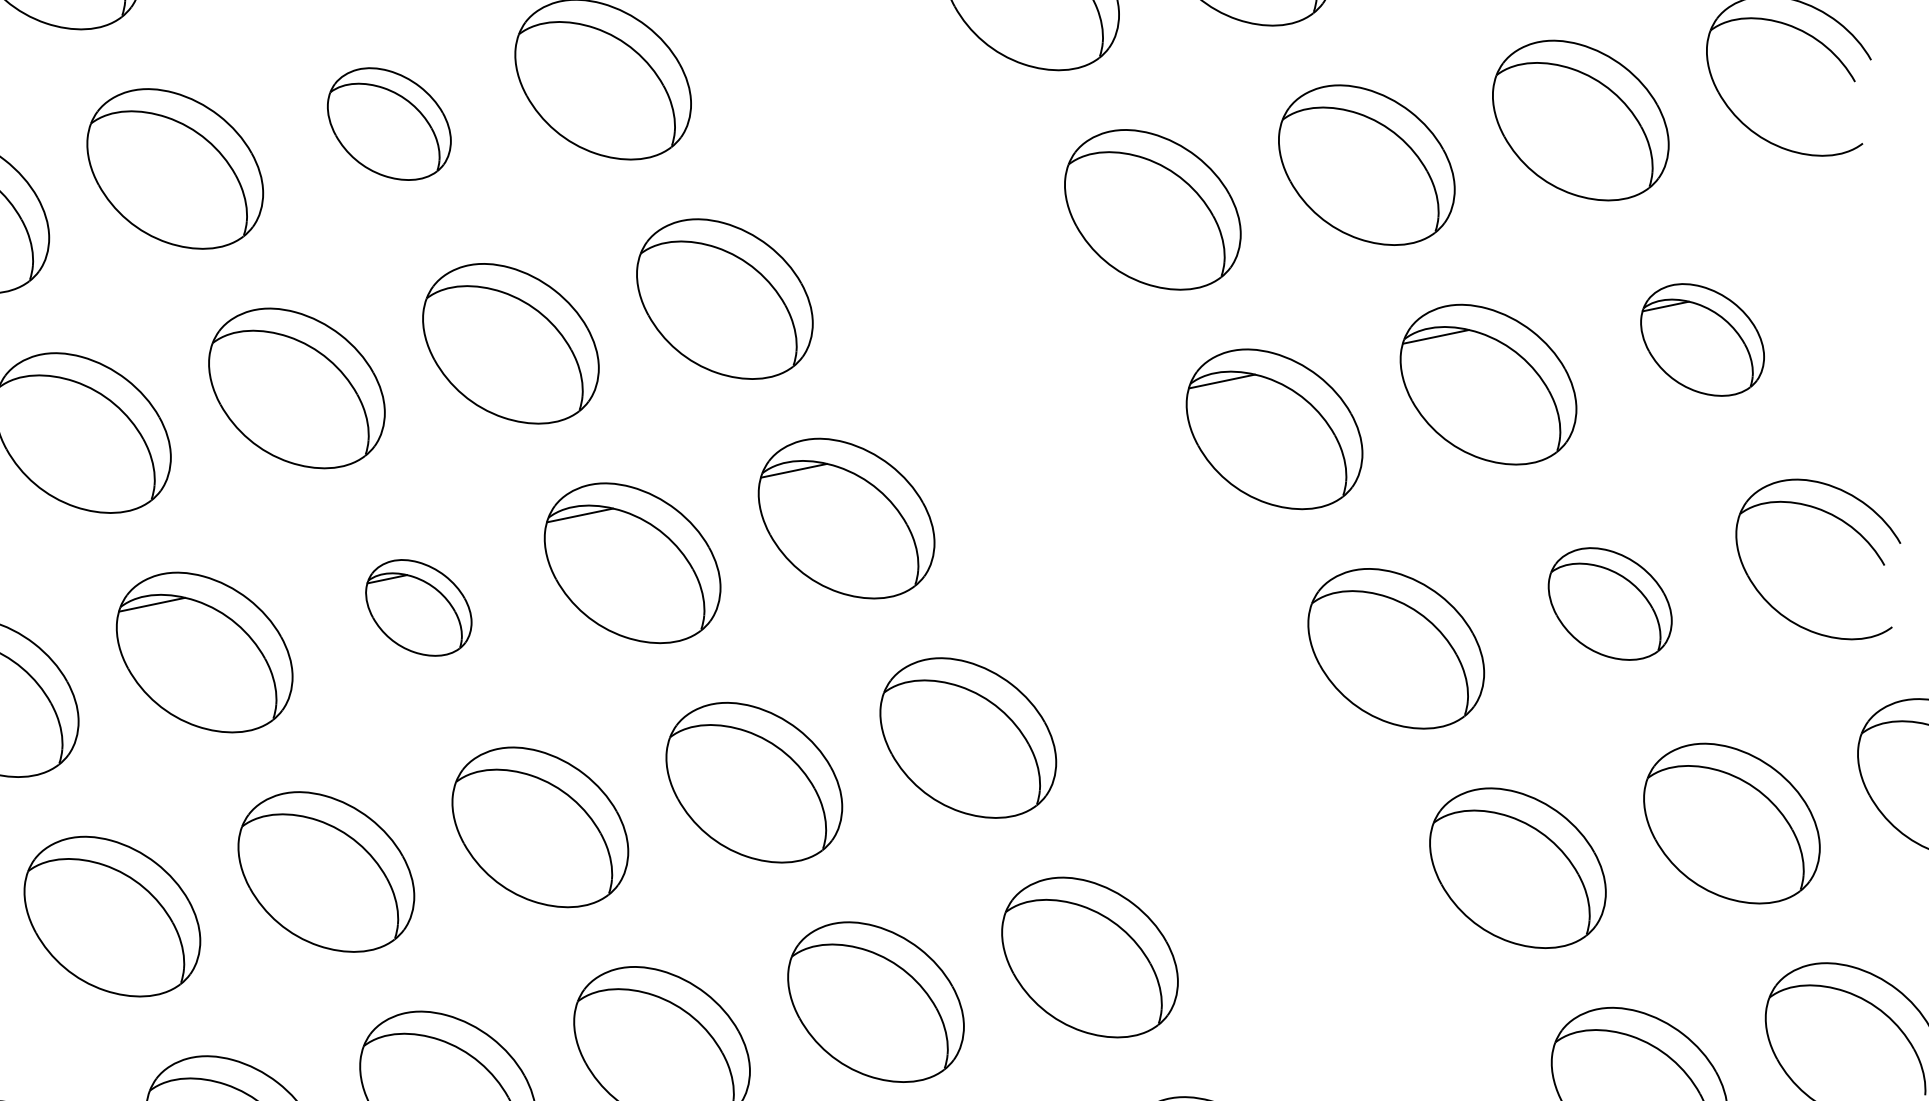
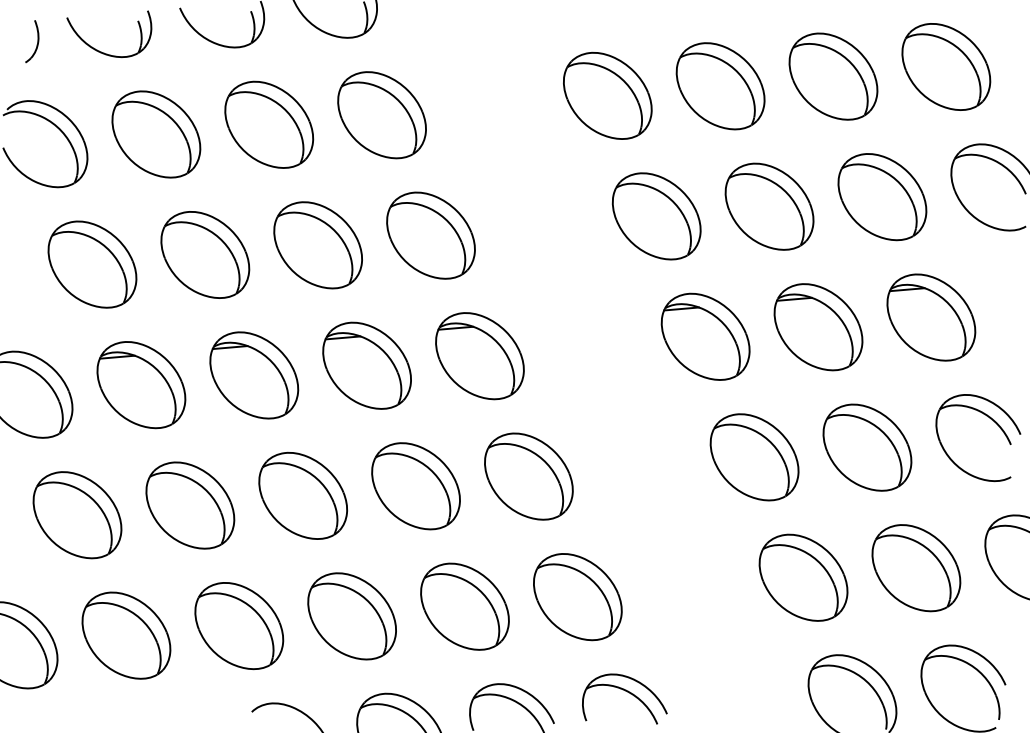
part: (389, 123) -> (269, 124), size x1.43
part: (1702, 339) -> (931, 317), size x1.43
part: (1610, 603) -> (867, 447), size x1.43
part: (419, 607) -> (254, 375), size x1.67

